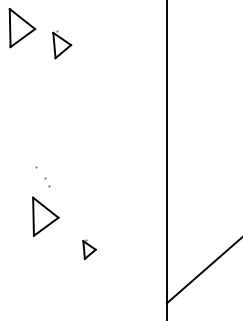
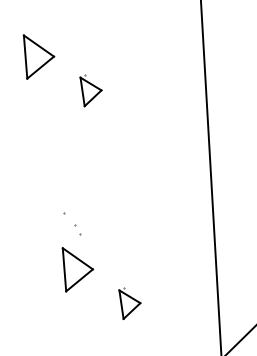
part: (62, 44) -> (91, 90), moved
part: (89, 249) -> (130, 303), size x1.43

